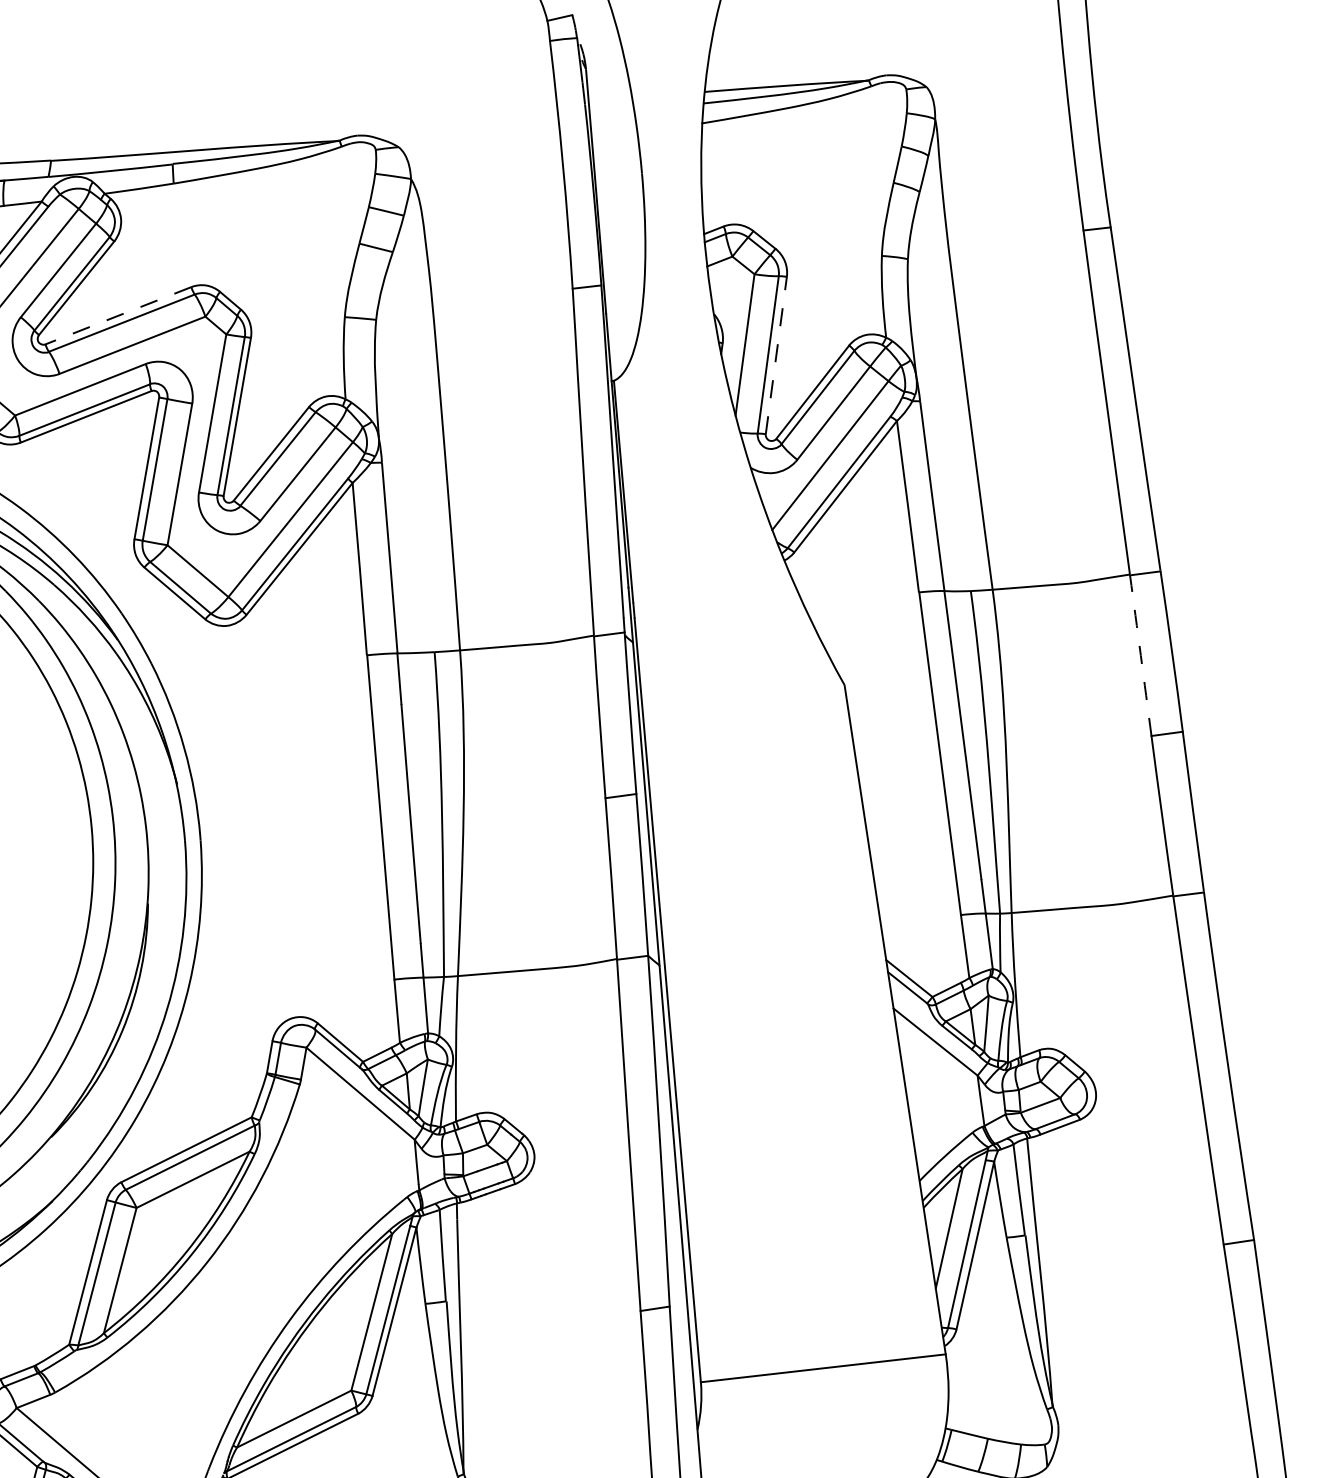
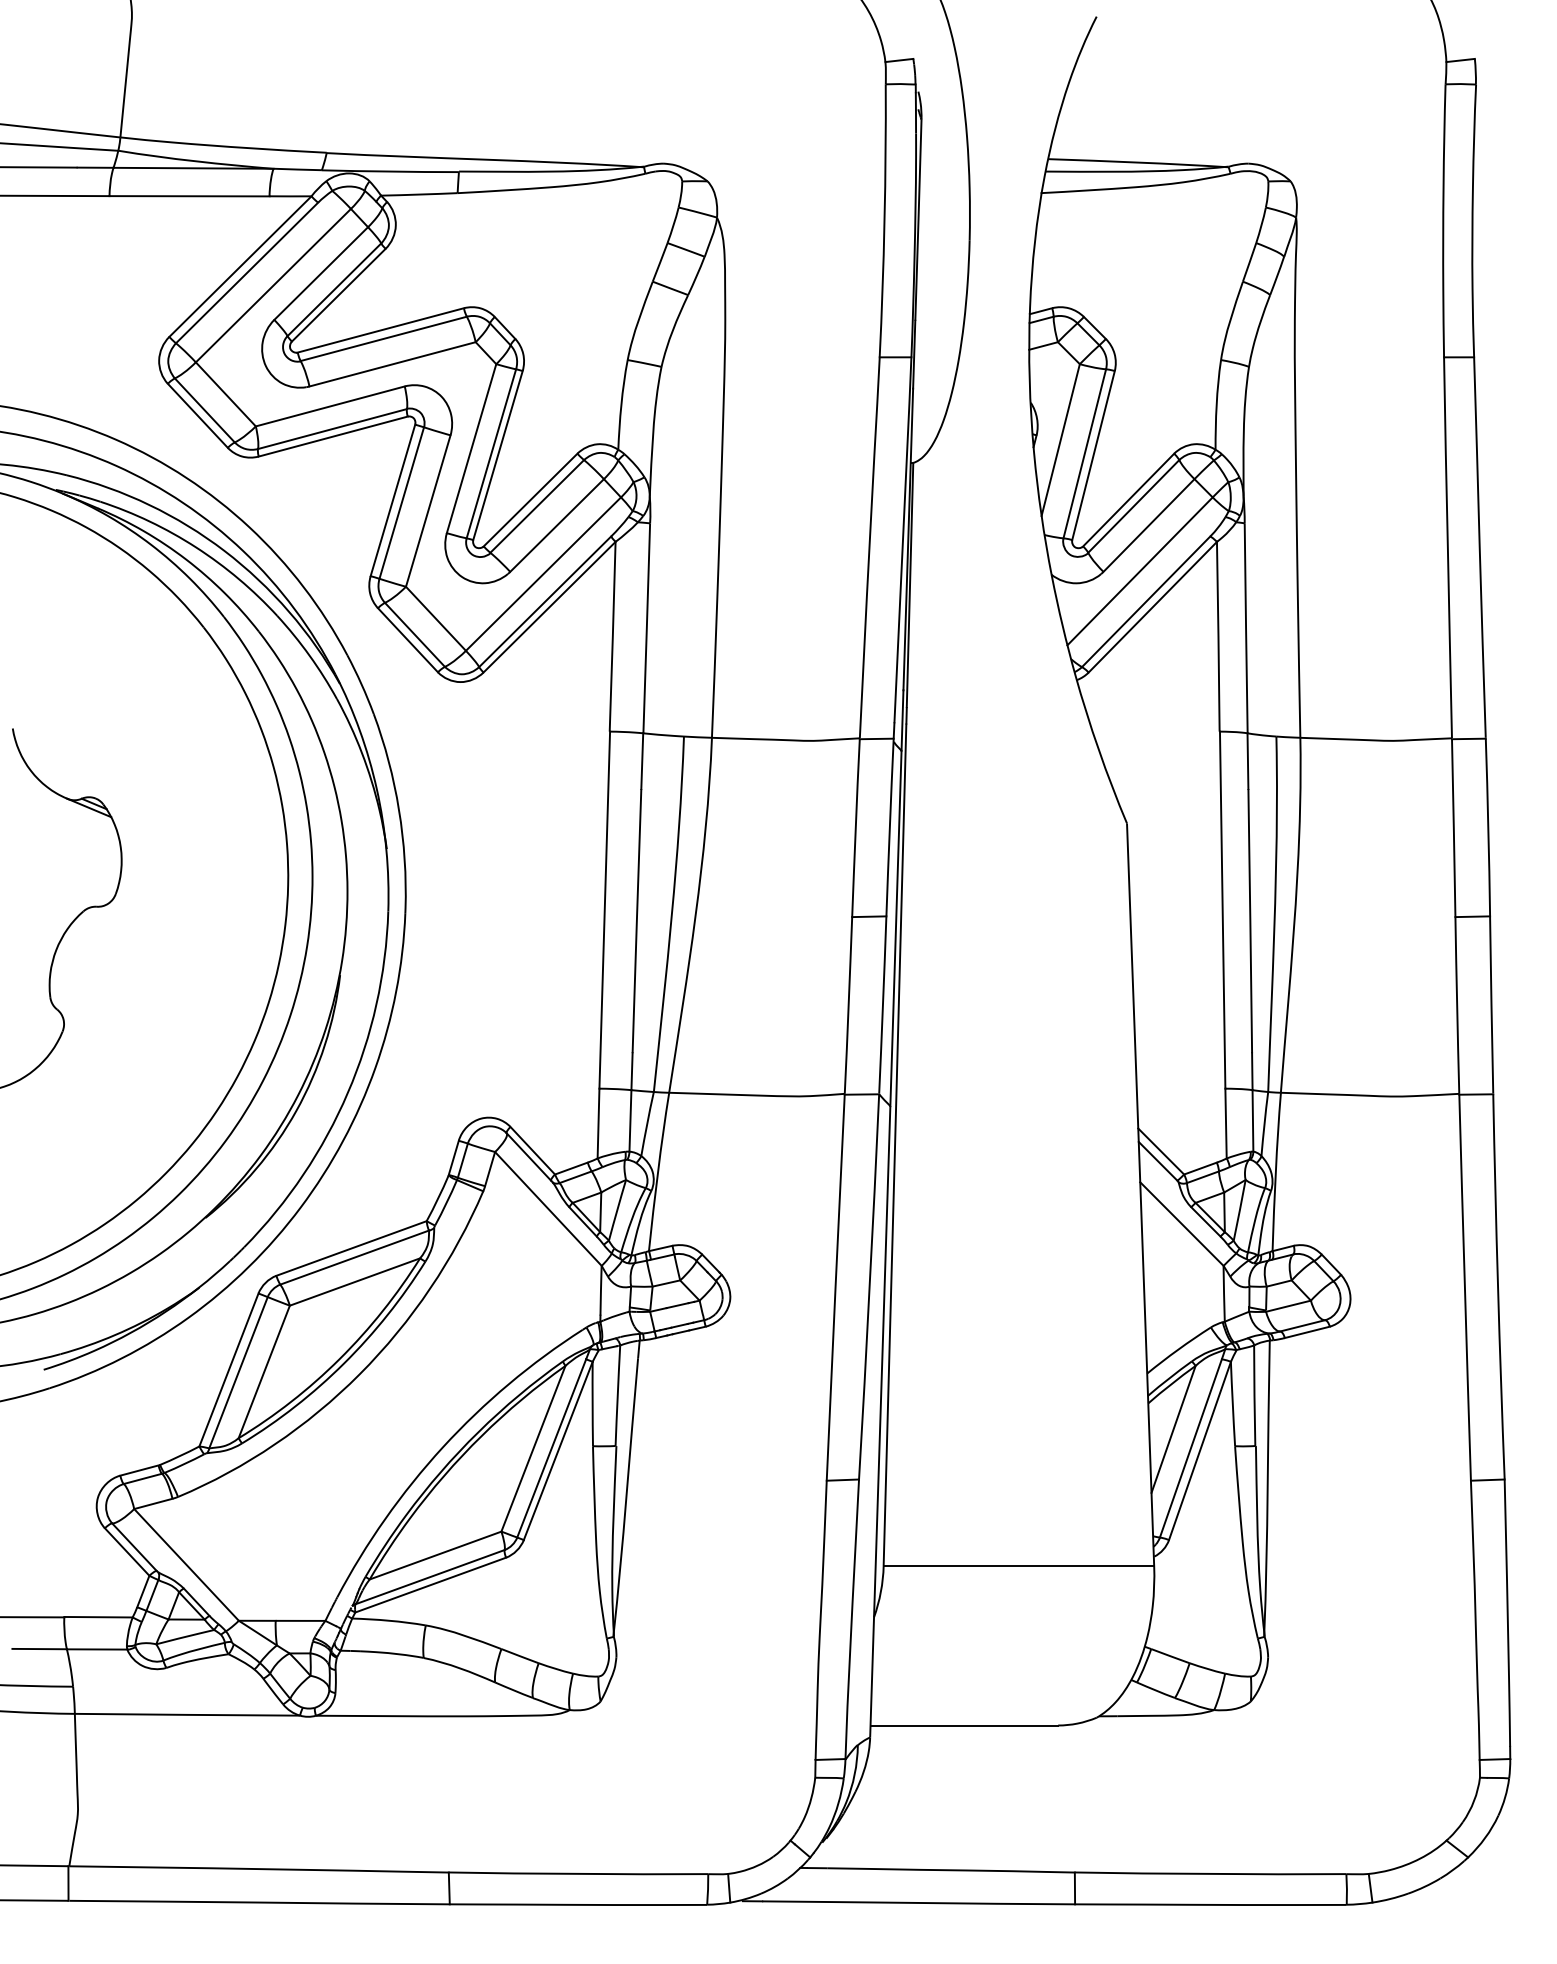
line: (118, 315) -> (380, 330), dashed -> solid
line: (776, 355) -> (1093, 455), dashed -> solid
arc: (1140, 656) -> (1453, 828), dashed -> solid

